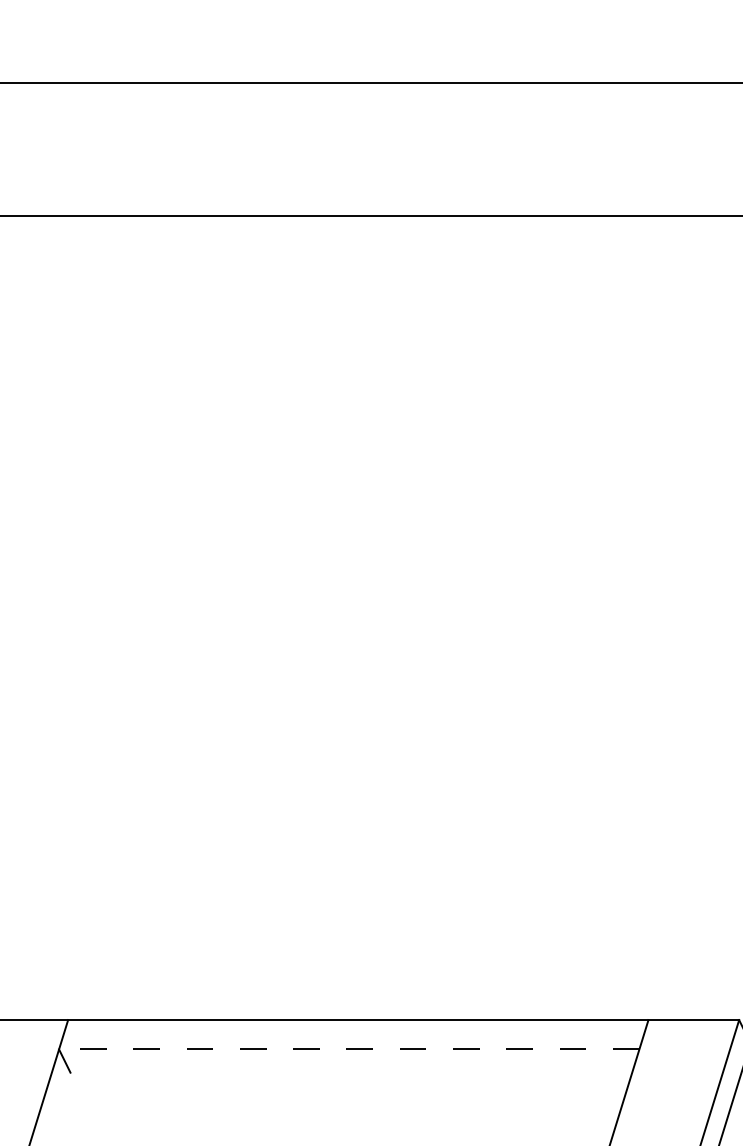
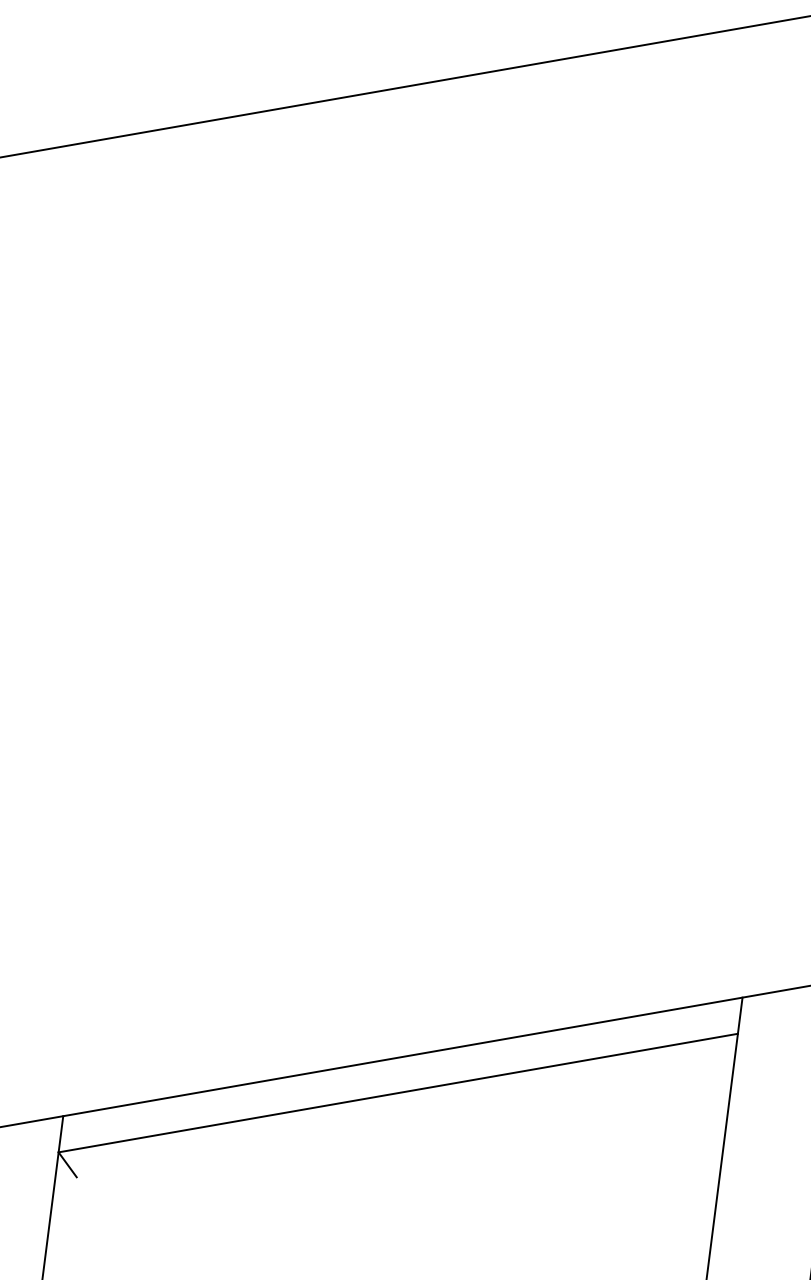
line: (348, 1049) -> (397, 1093), dashed -> solid

